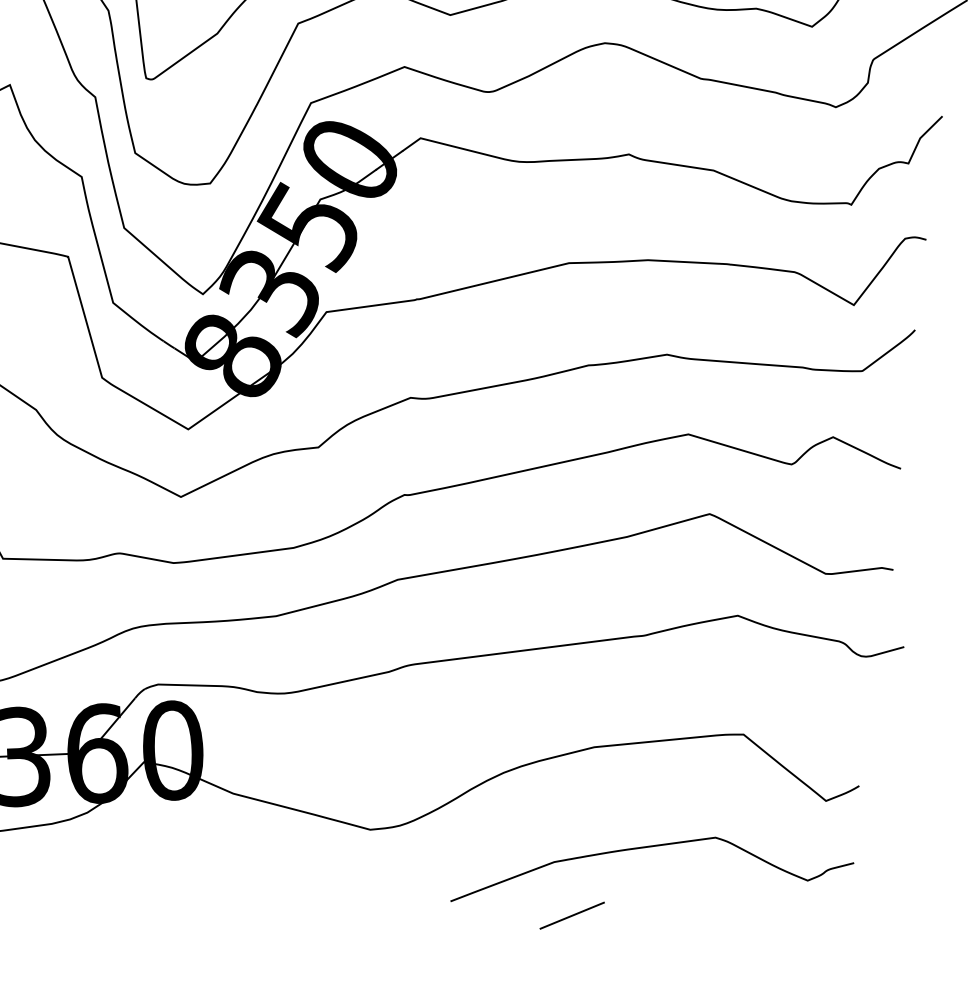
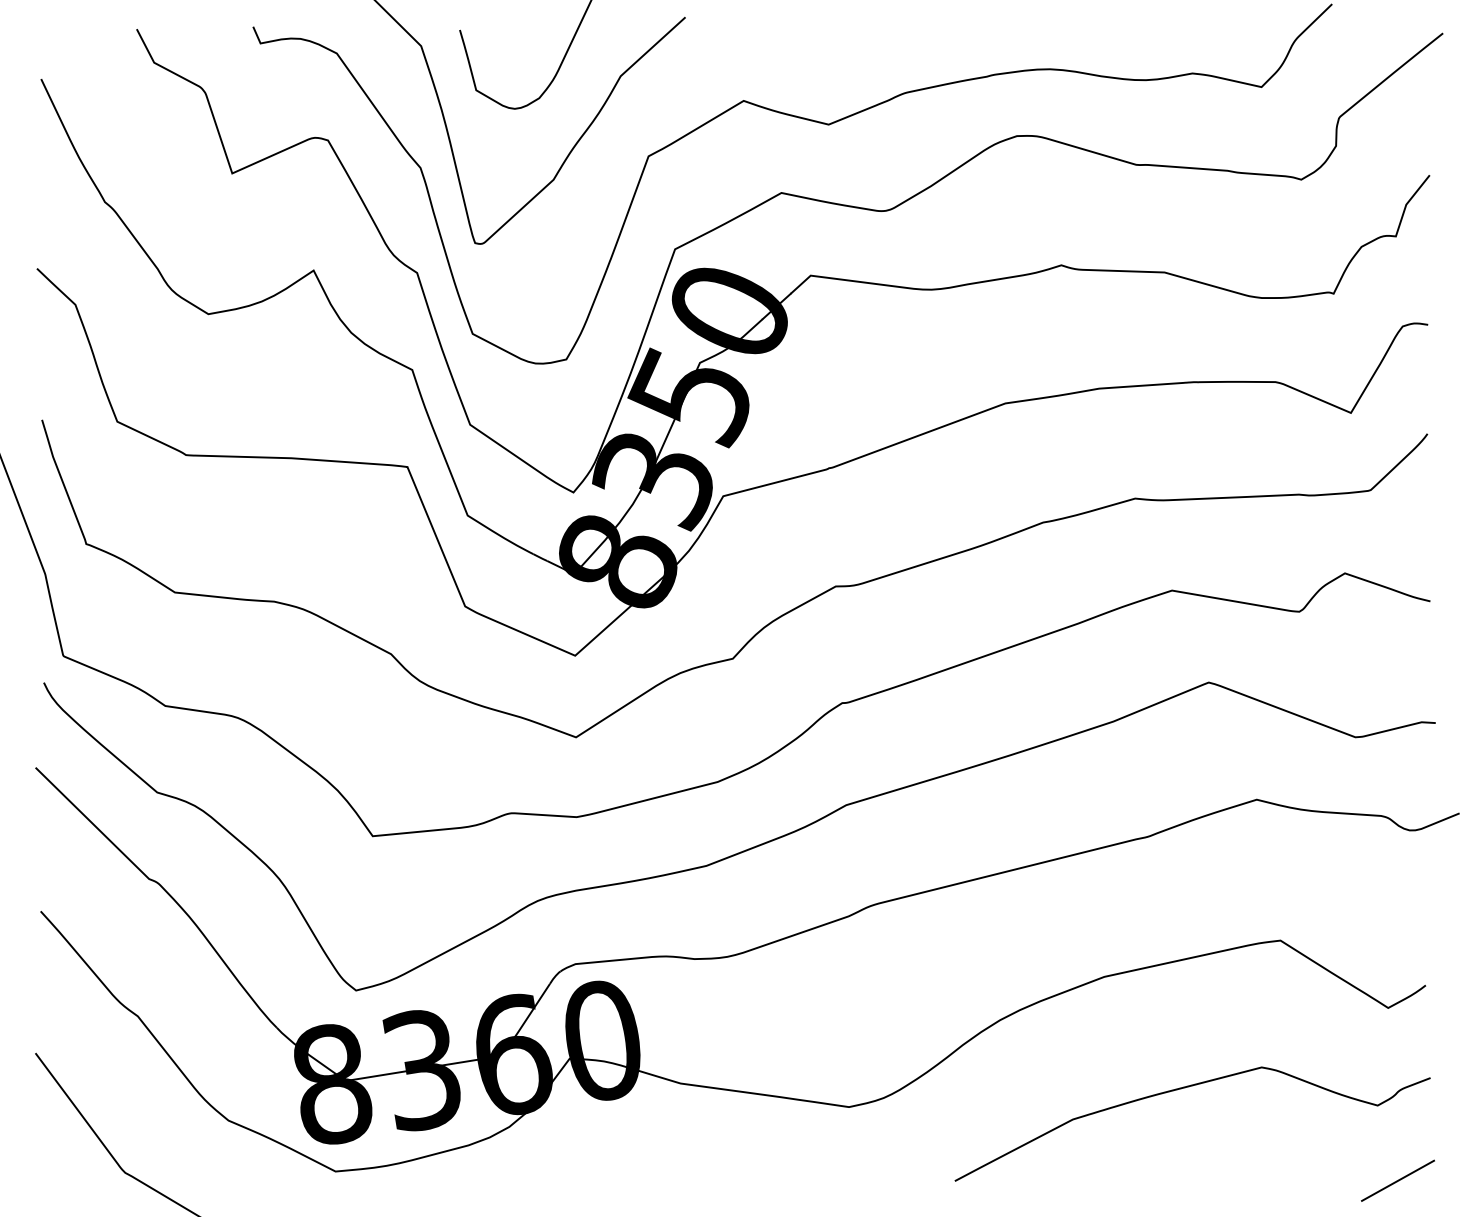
line: (571, 915) -> (1397, 1180), moved

